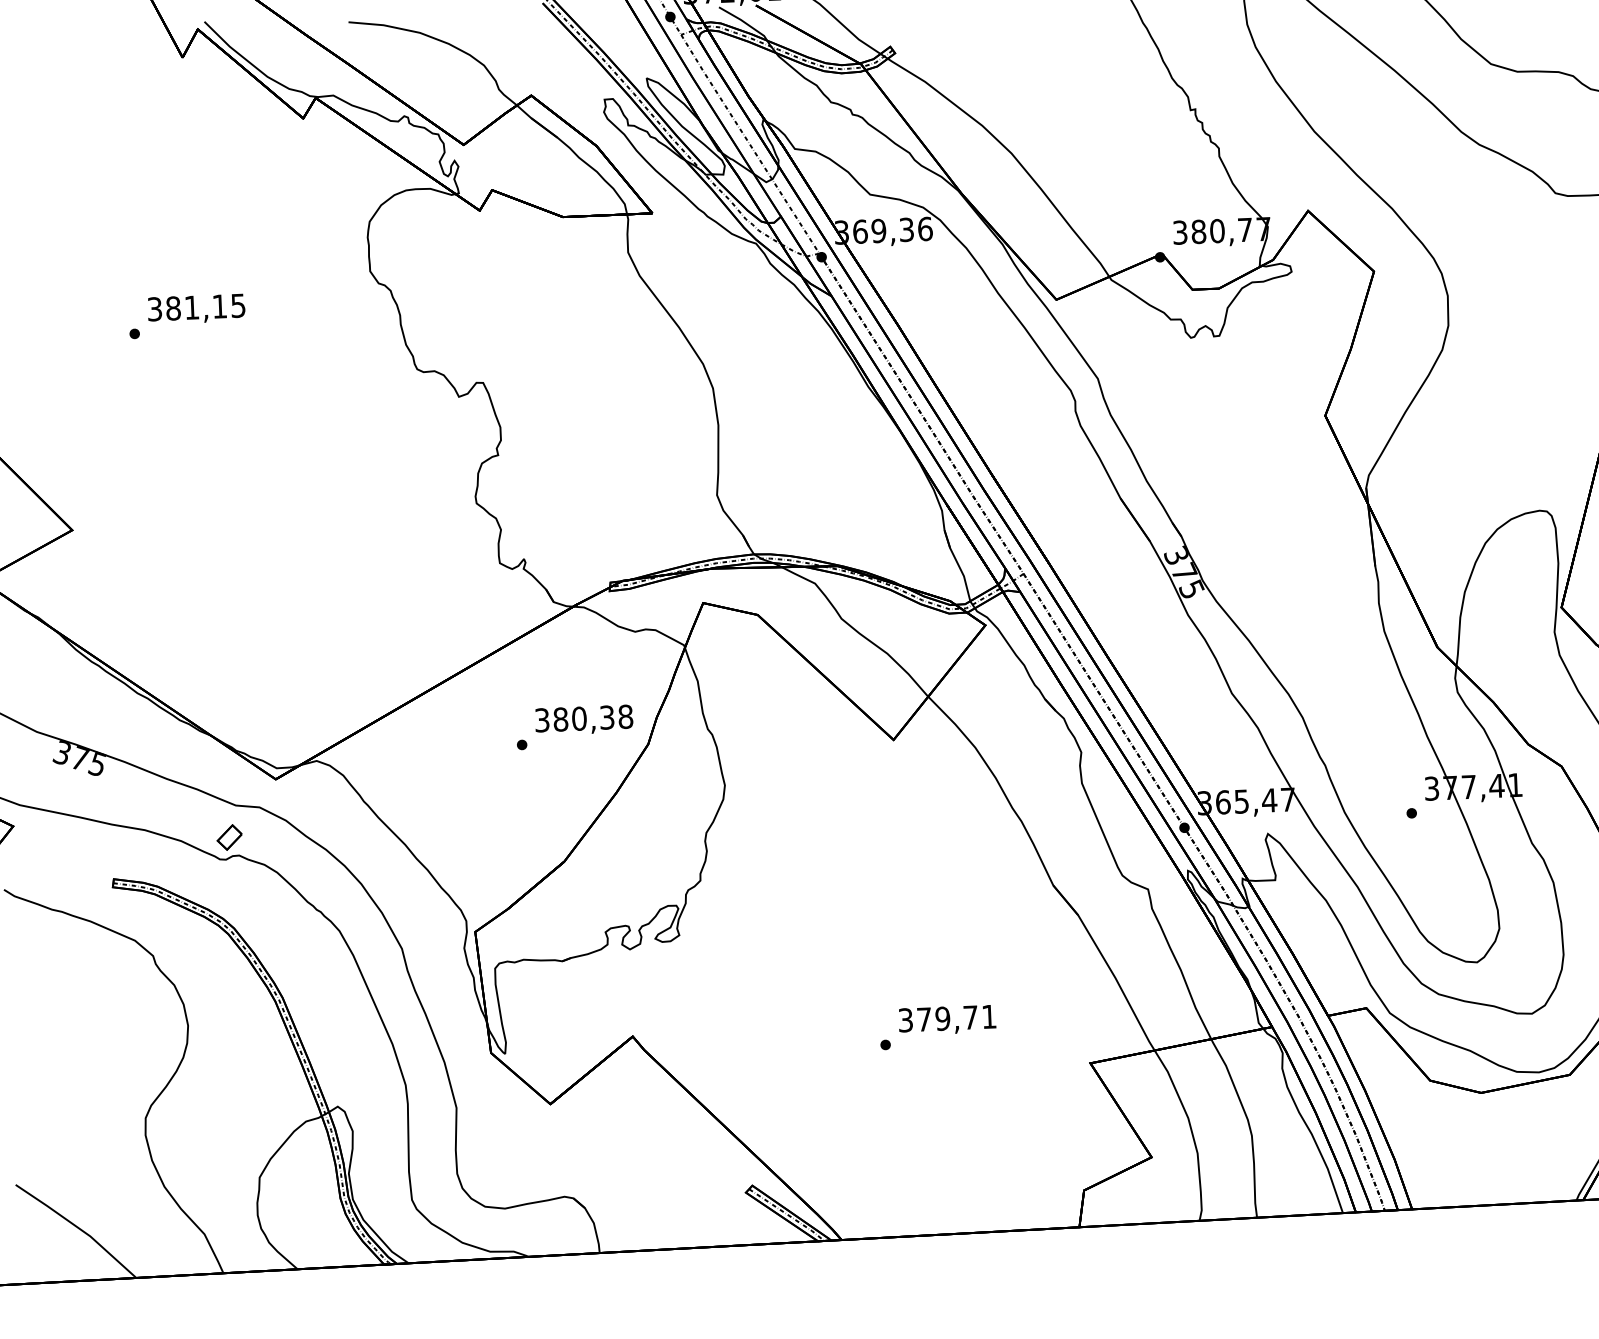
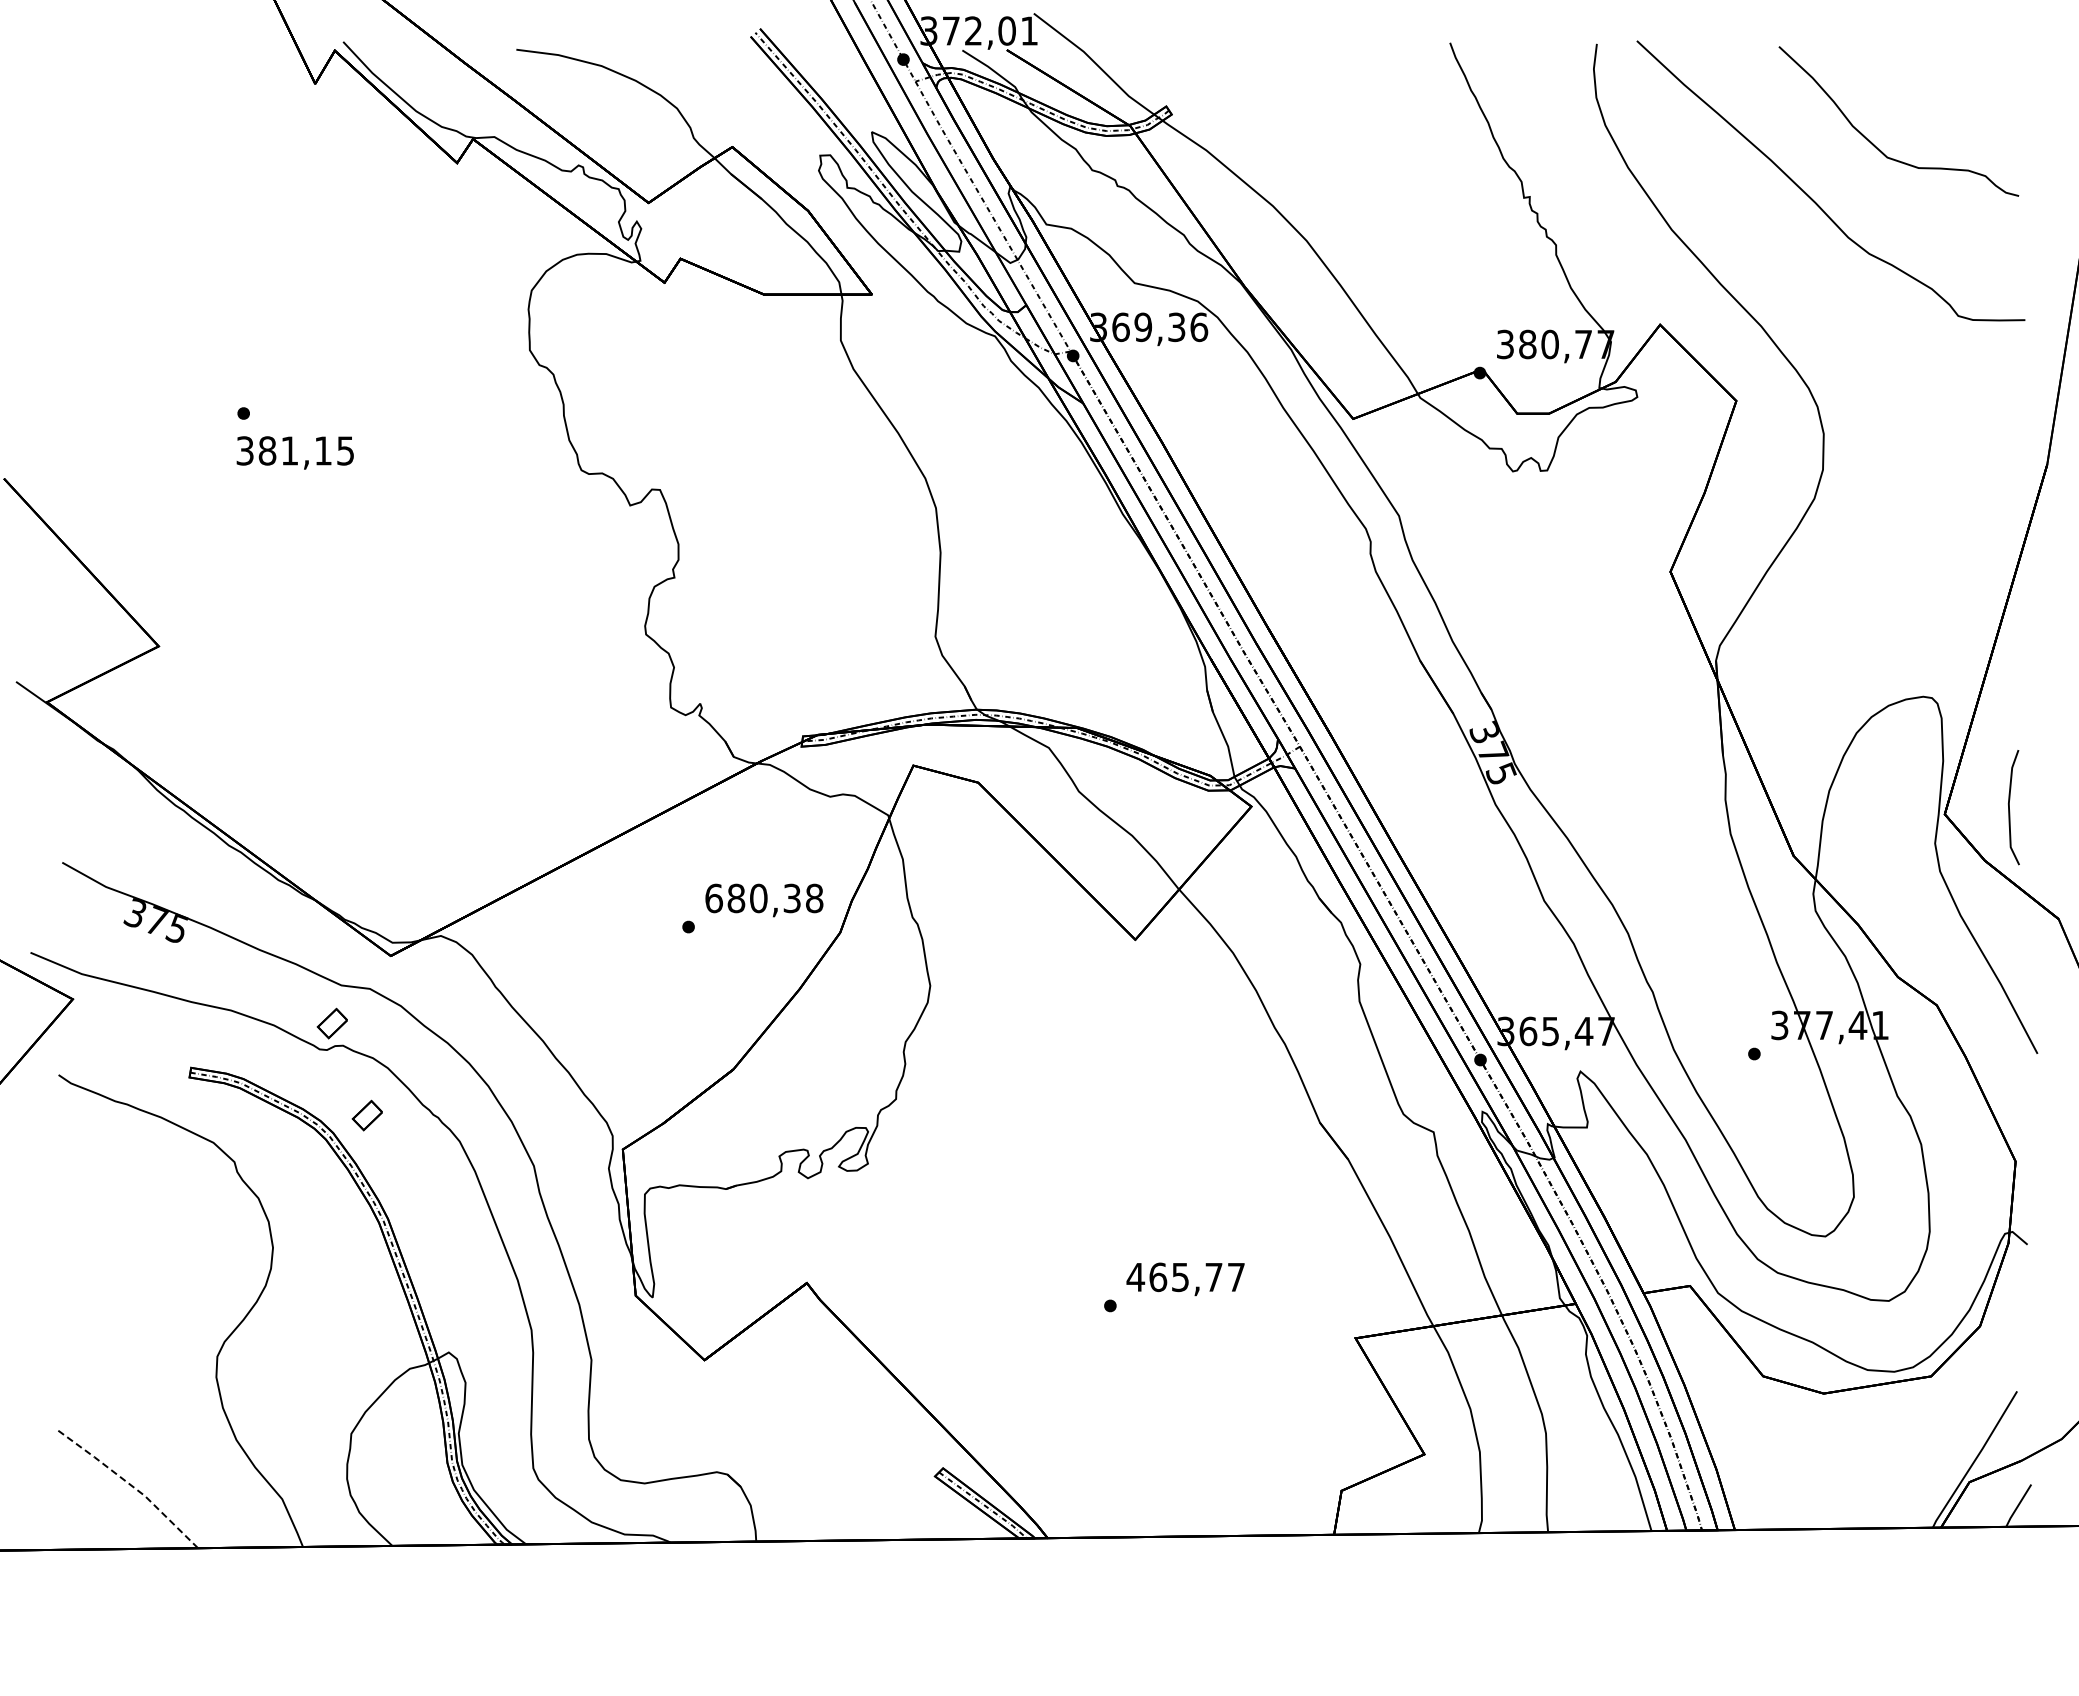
text: (195, 308) -> (294, 452), moved
text: (542, 720) -> (714, 898), 380,38 -> 680,38
part: (261, 912) -> (366, 1115), added
text: (947, 1018) -> (1185, 1277), 379,71 -> 465,77
line: (78, 1228) -> (130, 1485), solid -> dashed

